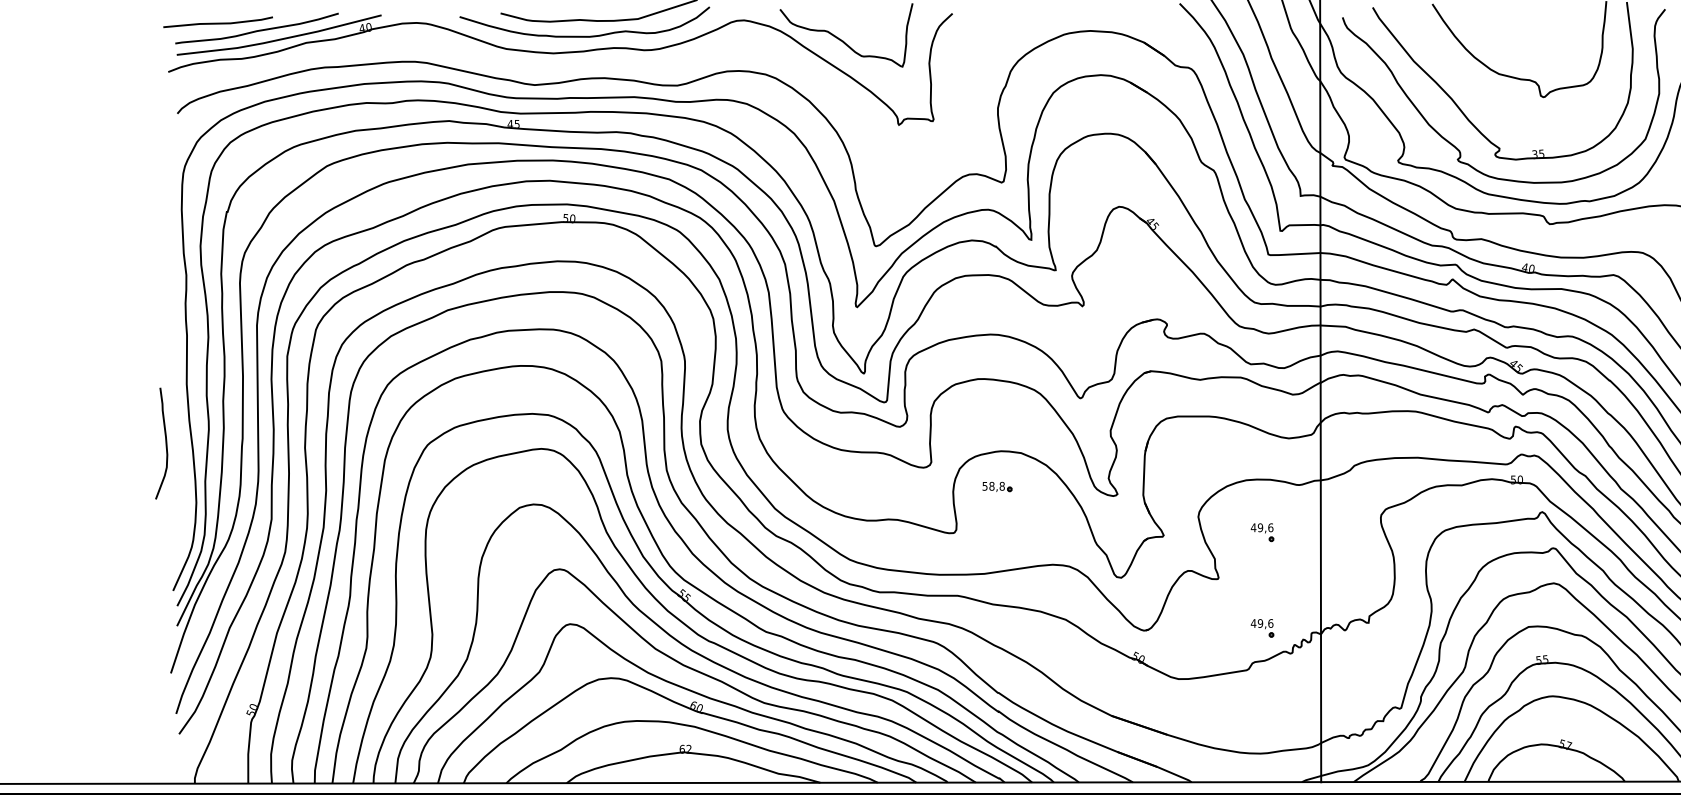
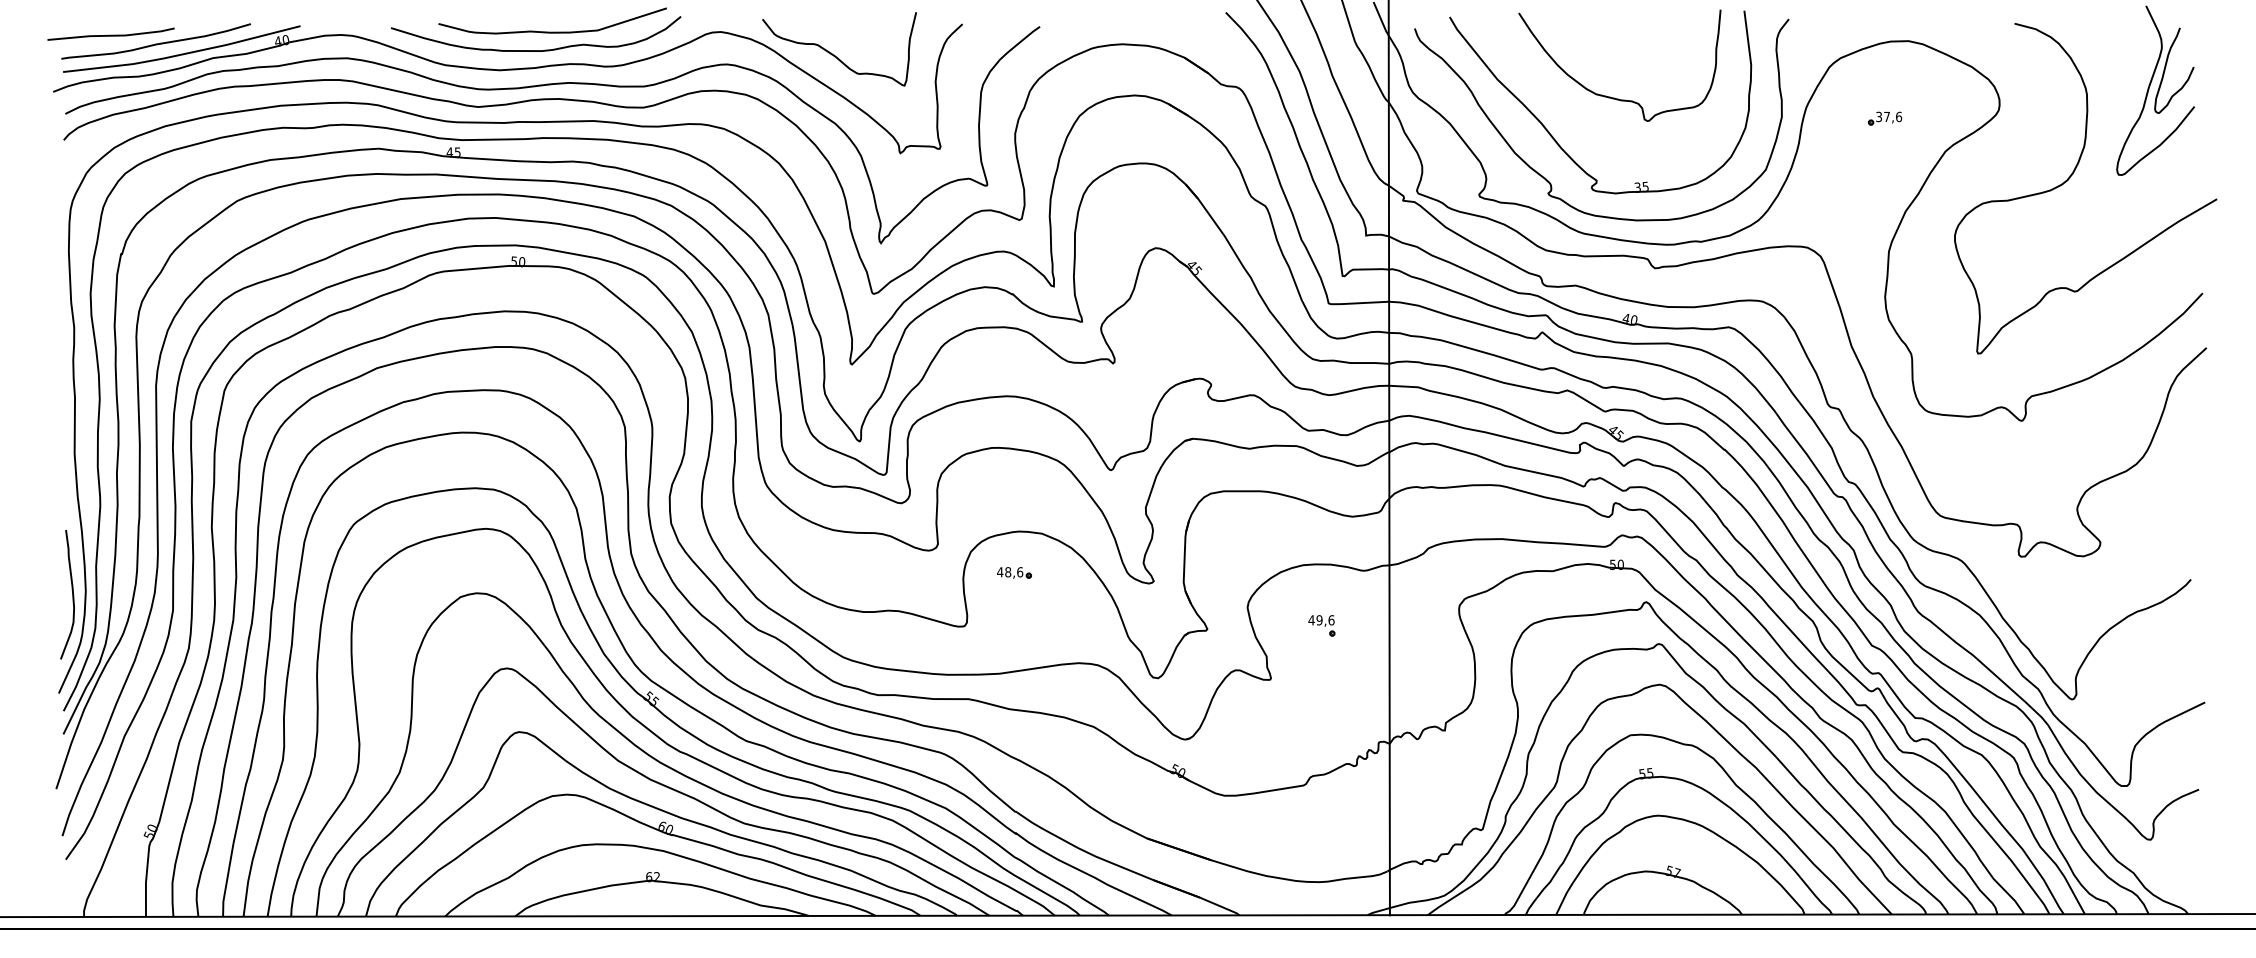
curve: (591, 67) -> (543, 86), added
curve: (165, 443) -> (72, 594), moved
text: (993, 486) -> (1010, 572), 58,8 -> 48,6
part: (1262, 628) -> (1321, 736), removed

